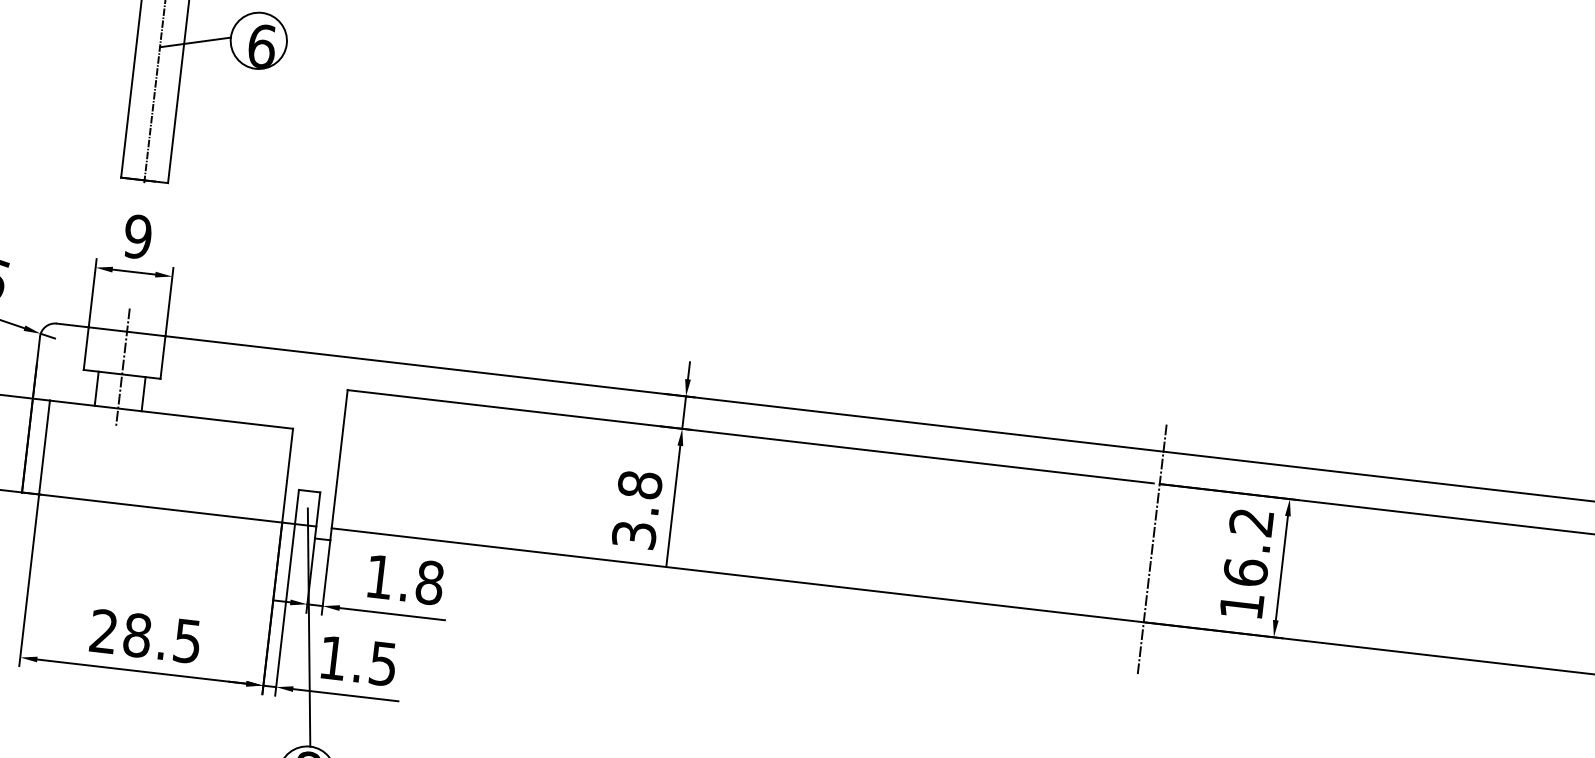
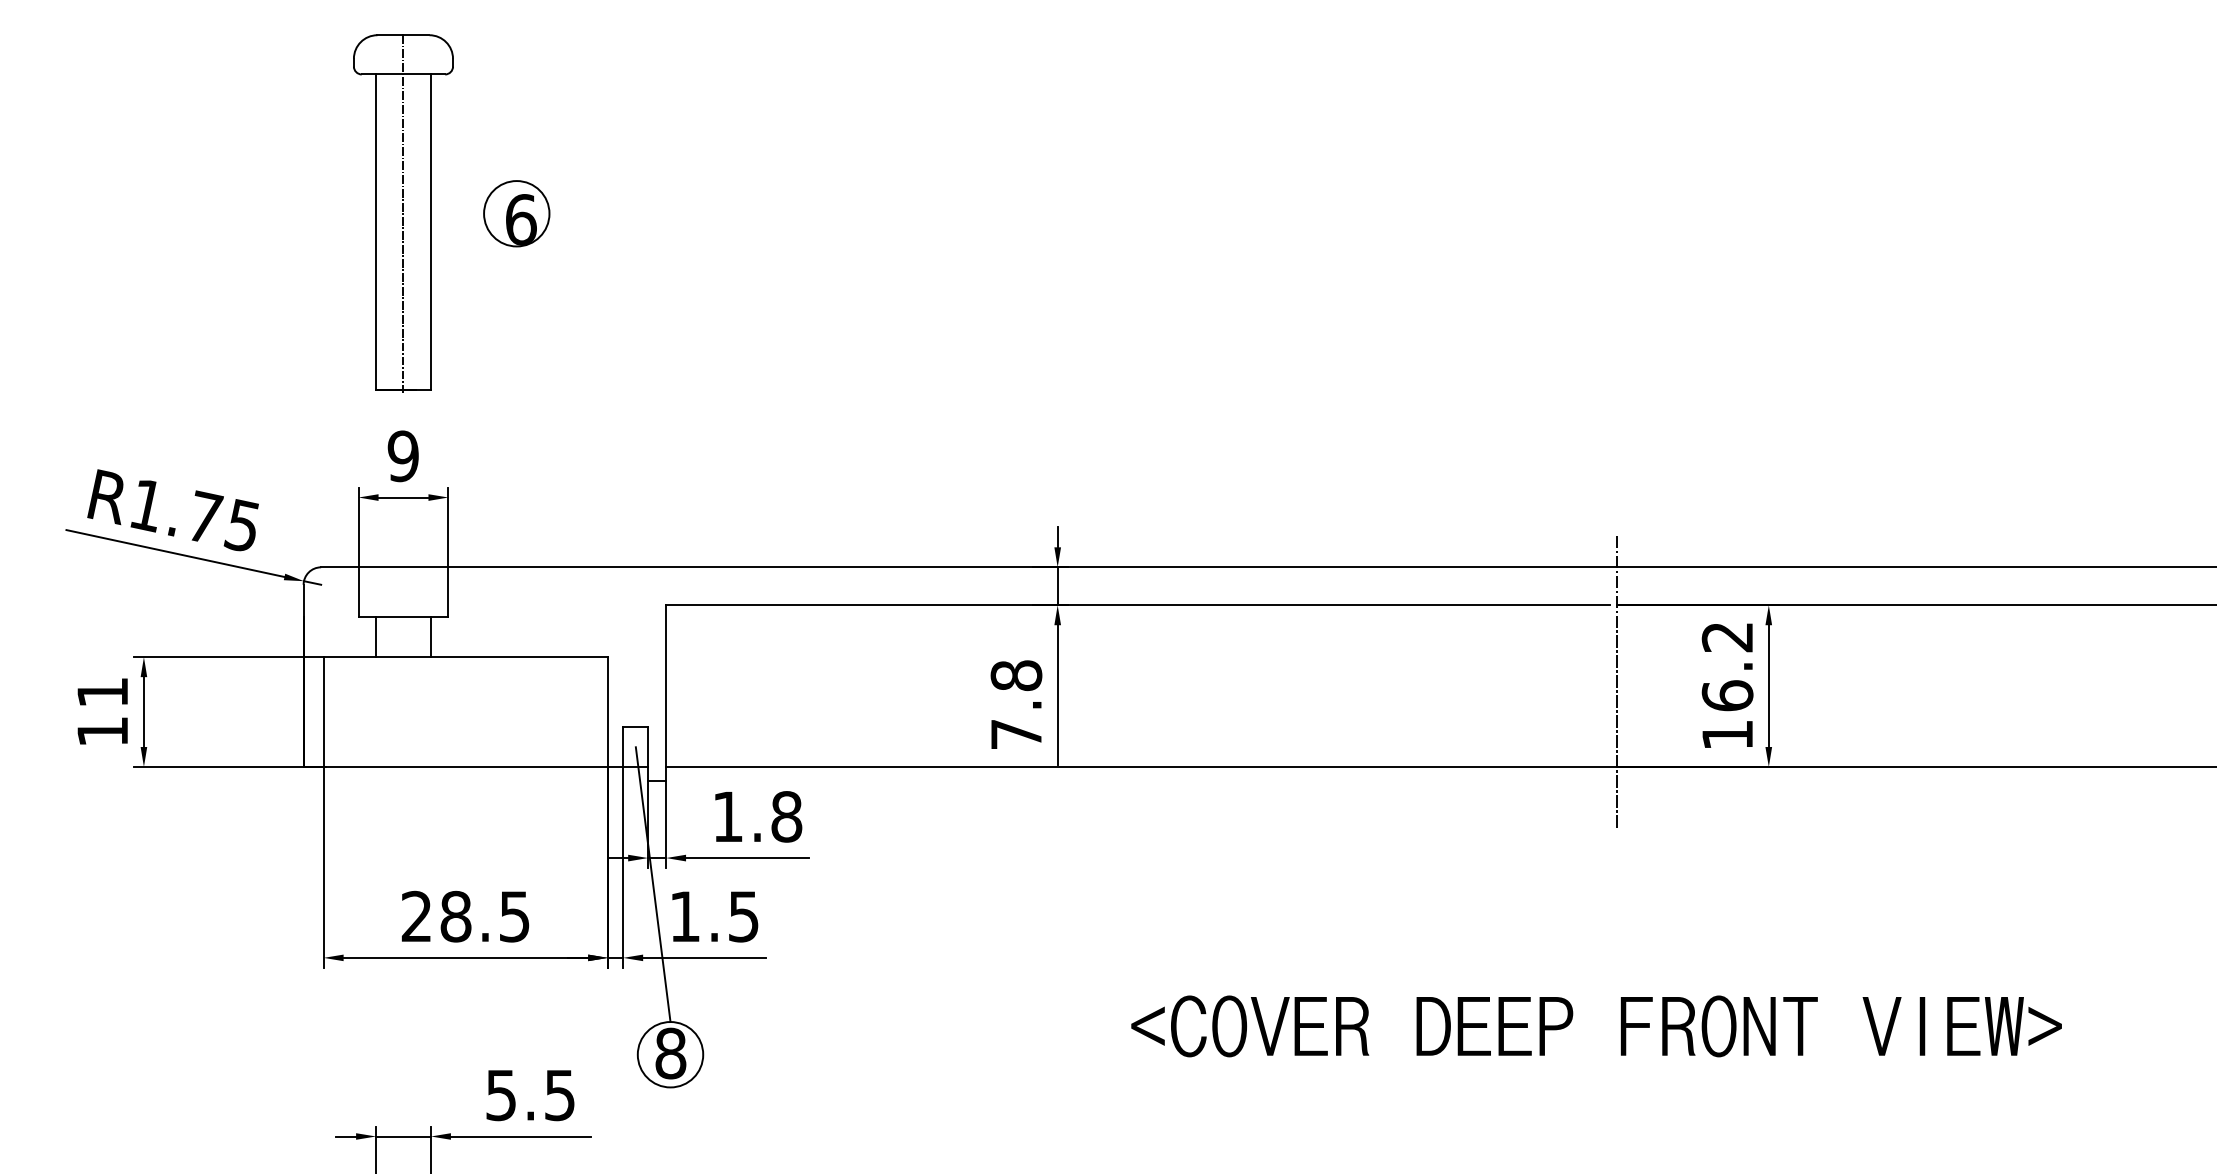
line: (195, 41) -> (443, 223), removed
line: (122, 367) -> (403, 609), removed
text: (634, 535) -> (1016, 734), 3.8 -> 7.8

